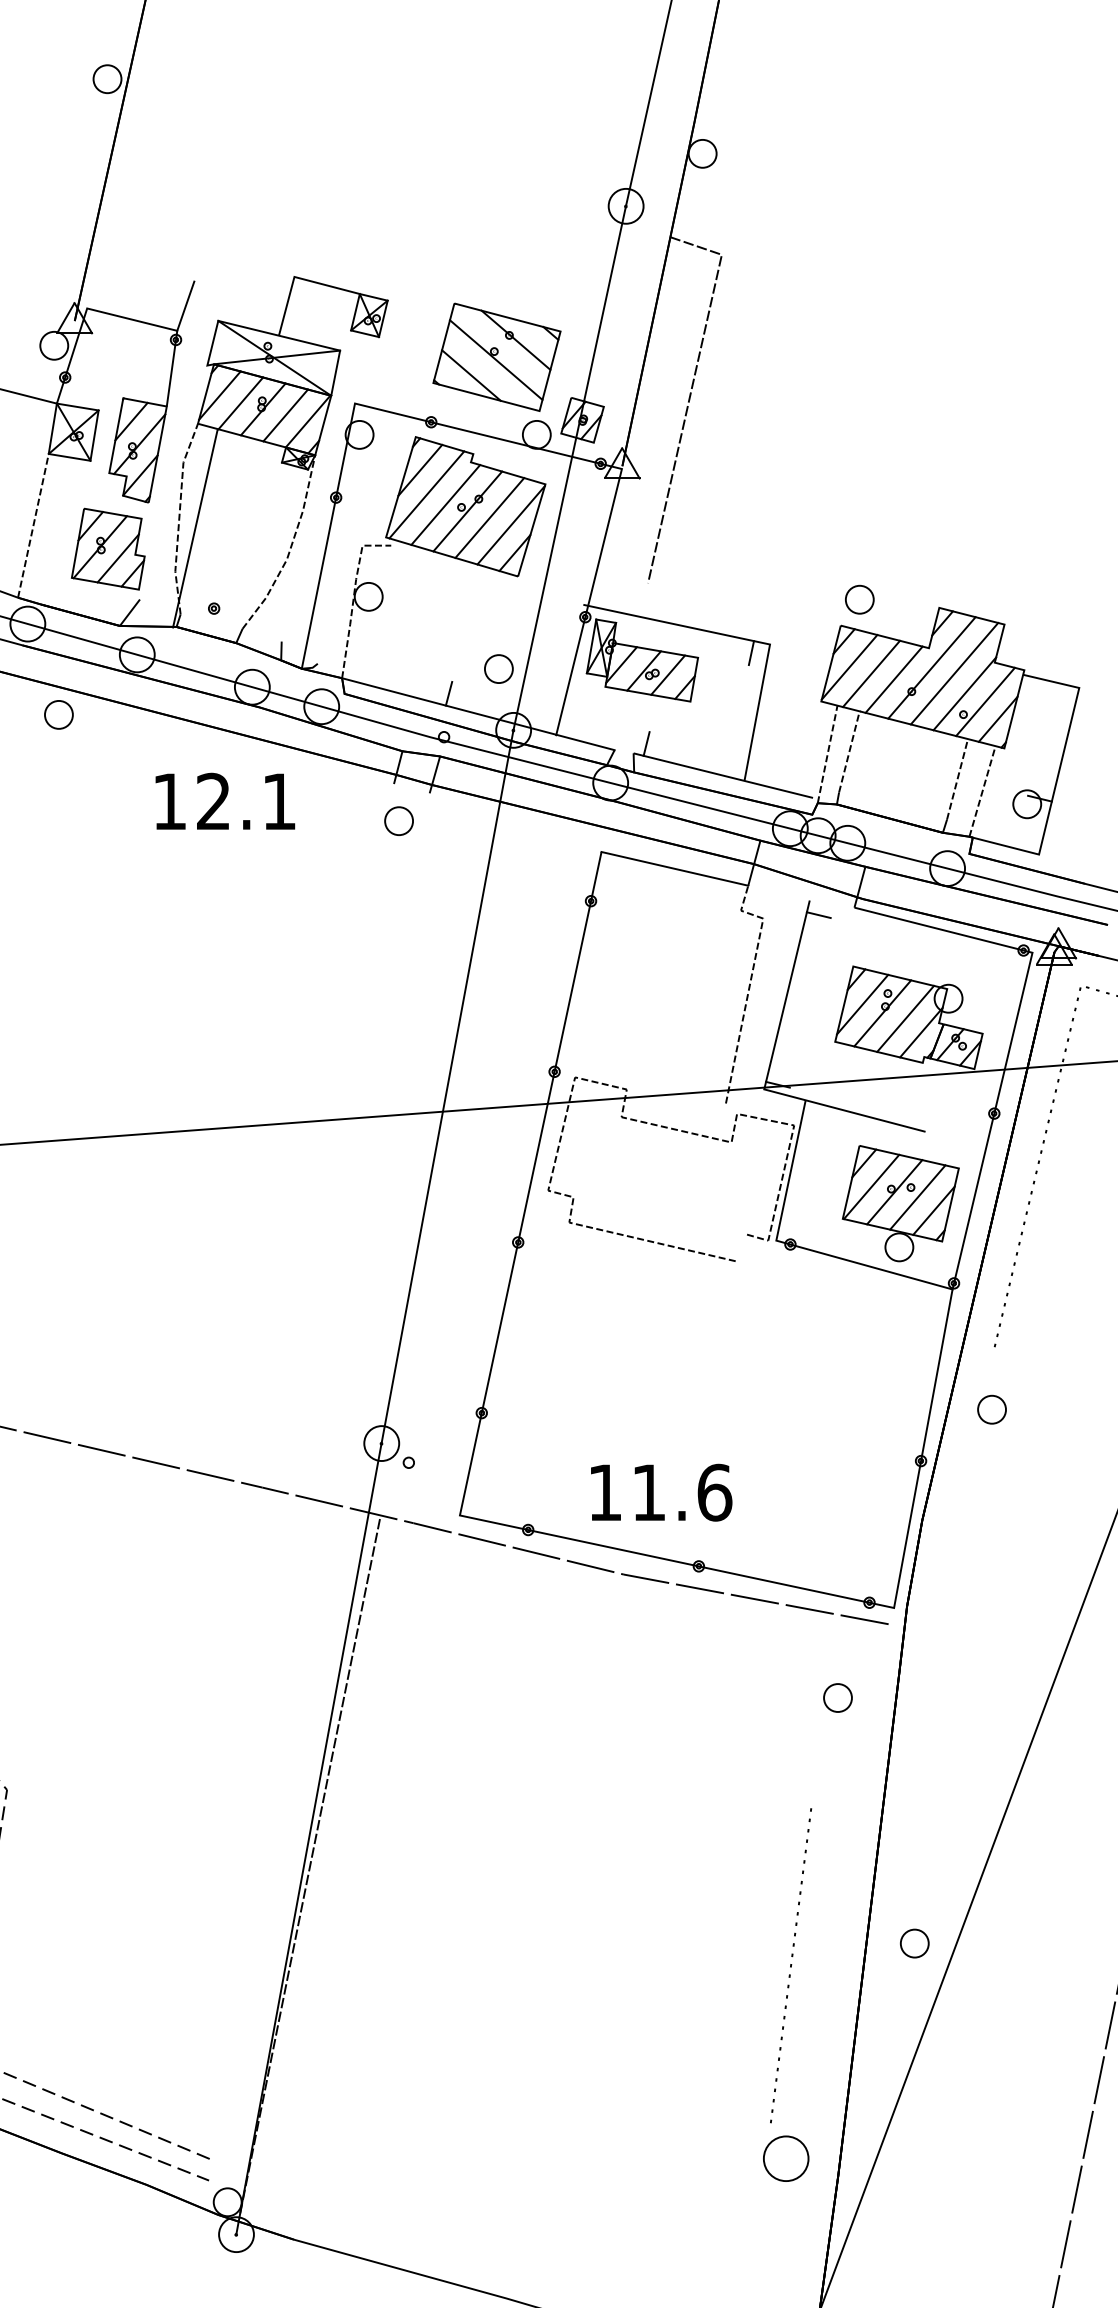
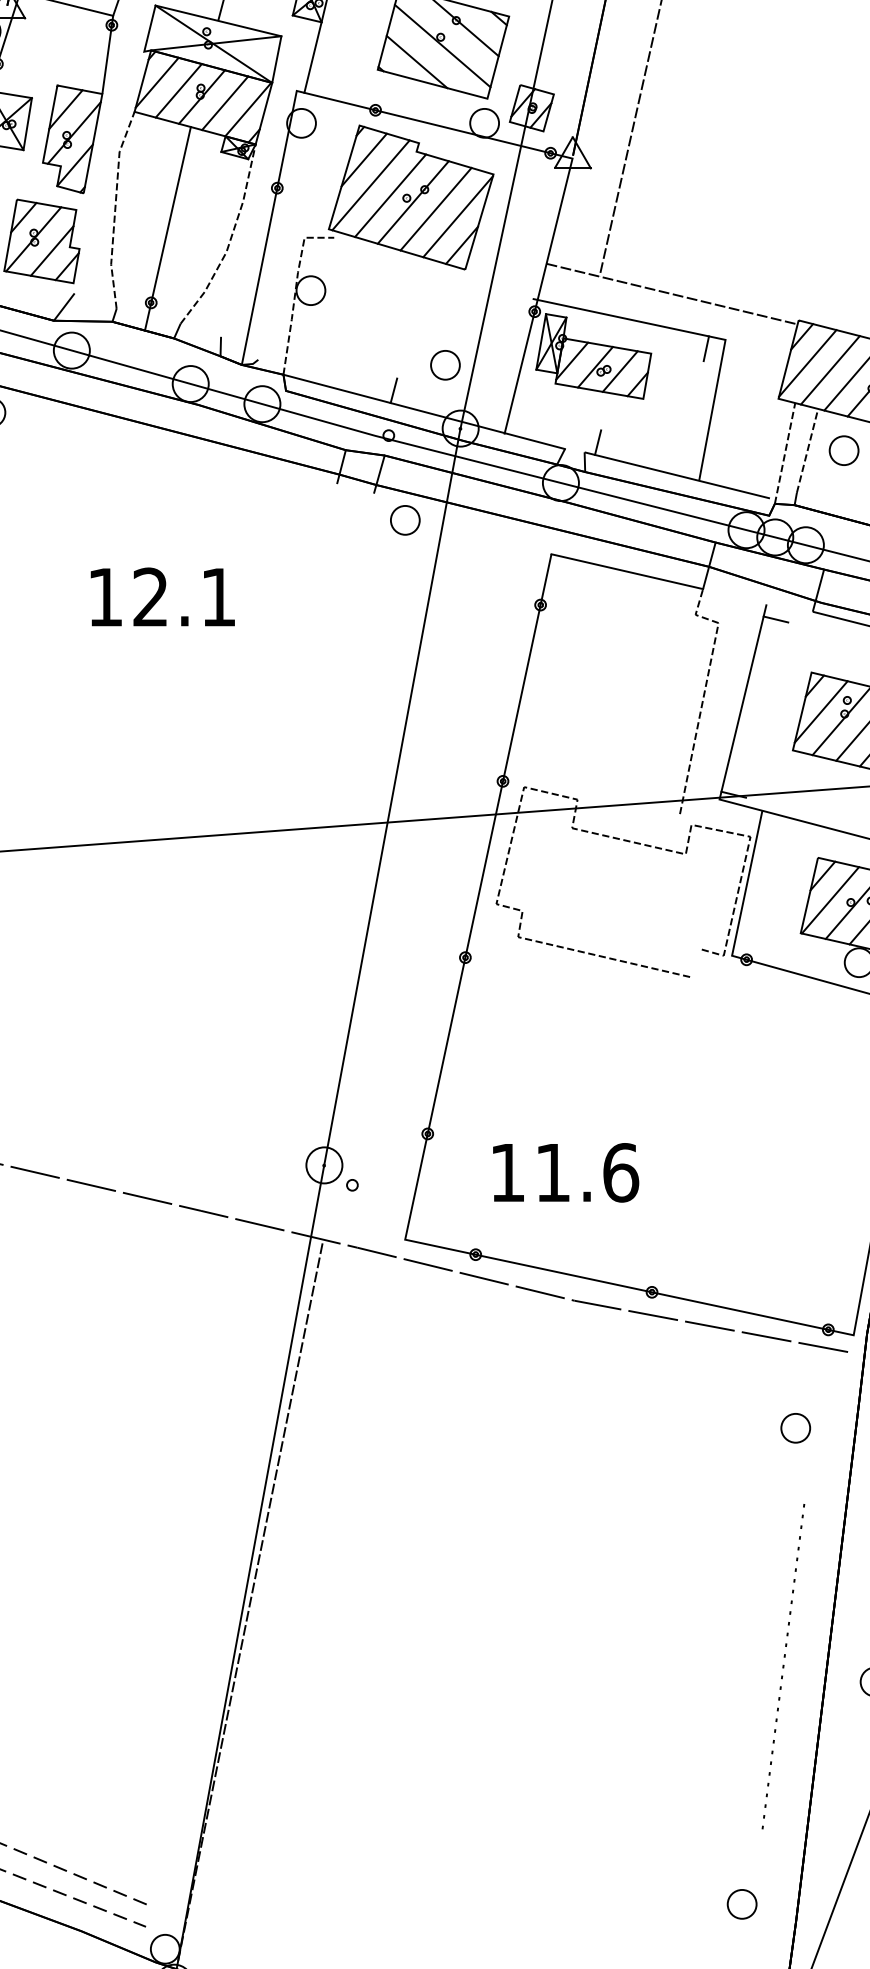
line: (370, 371) -> (312, 57), added
line: (195, 528) -> (168, 228), moved
line: (717, 599) -> (671, 293), added
part: (859, 599) -> (843, 450), moved
text: (225, 800) -> (162, 596), moved
part: (398, 820) -> (404, 519), moved
text: (661, 1492) -> (565, 1172), moved
line: (791, 1965) -> (783, 1666), moved
part: (785, 2158) -> (741, 1904), size x0.62

